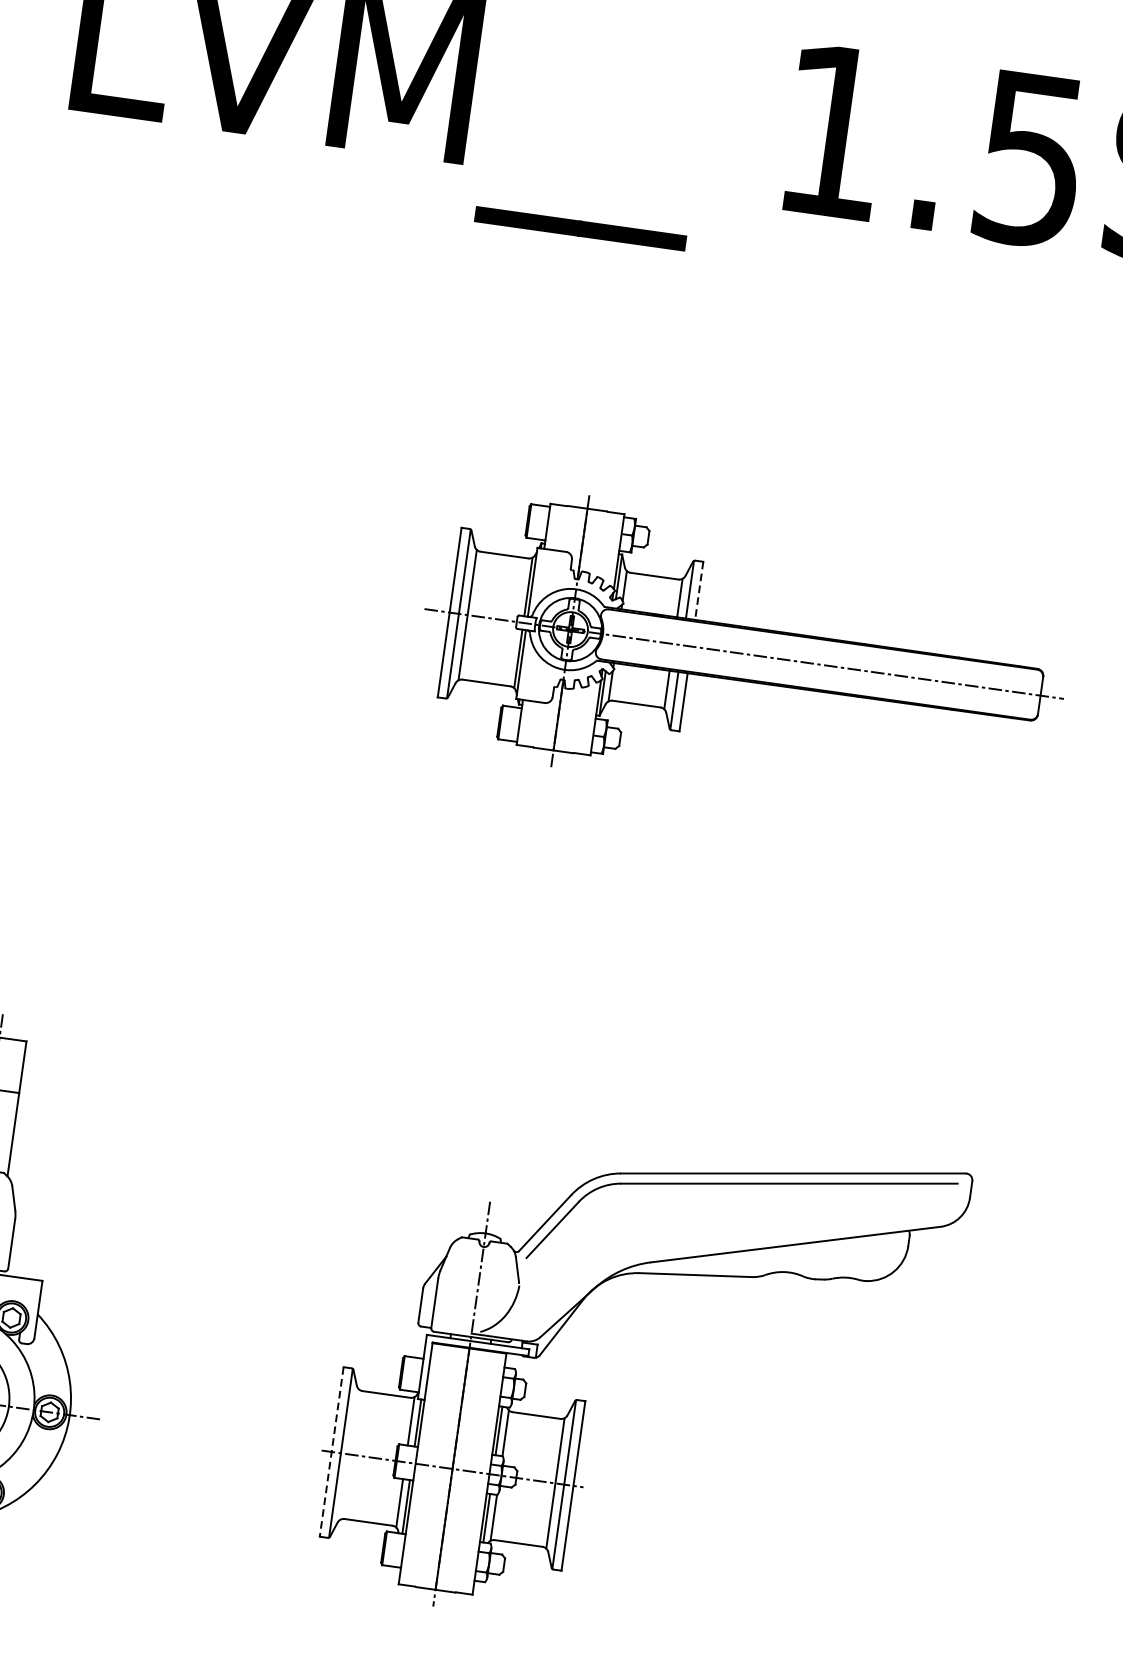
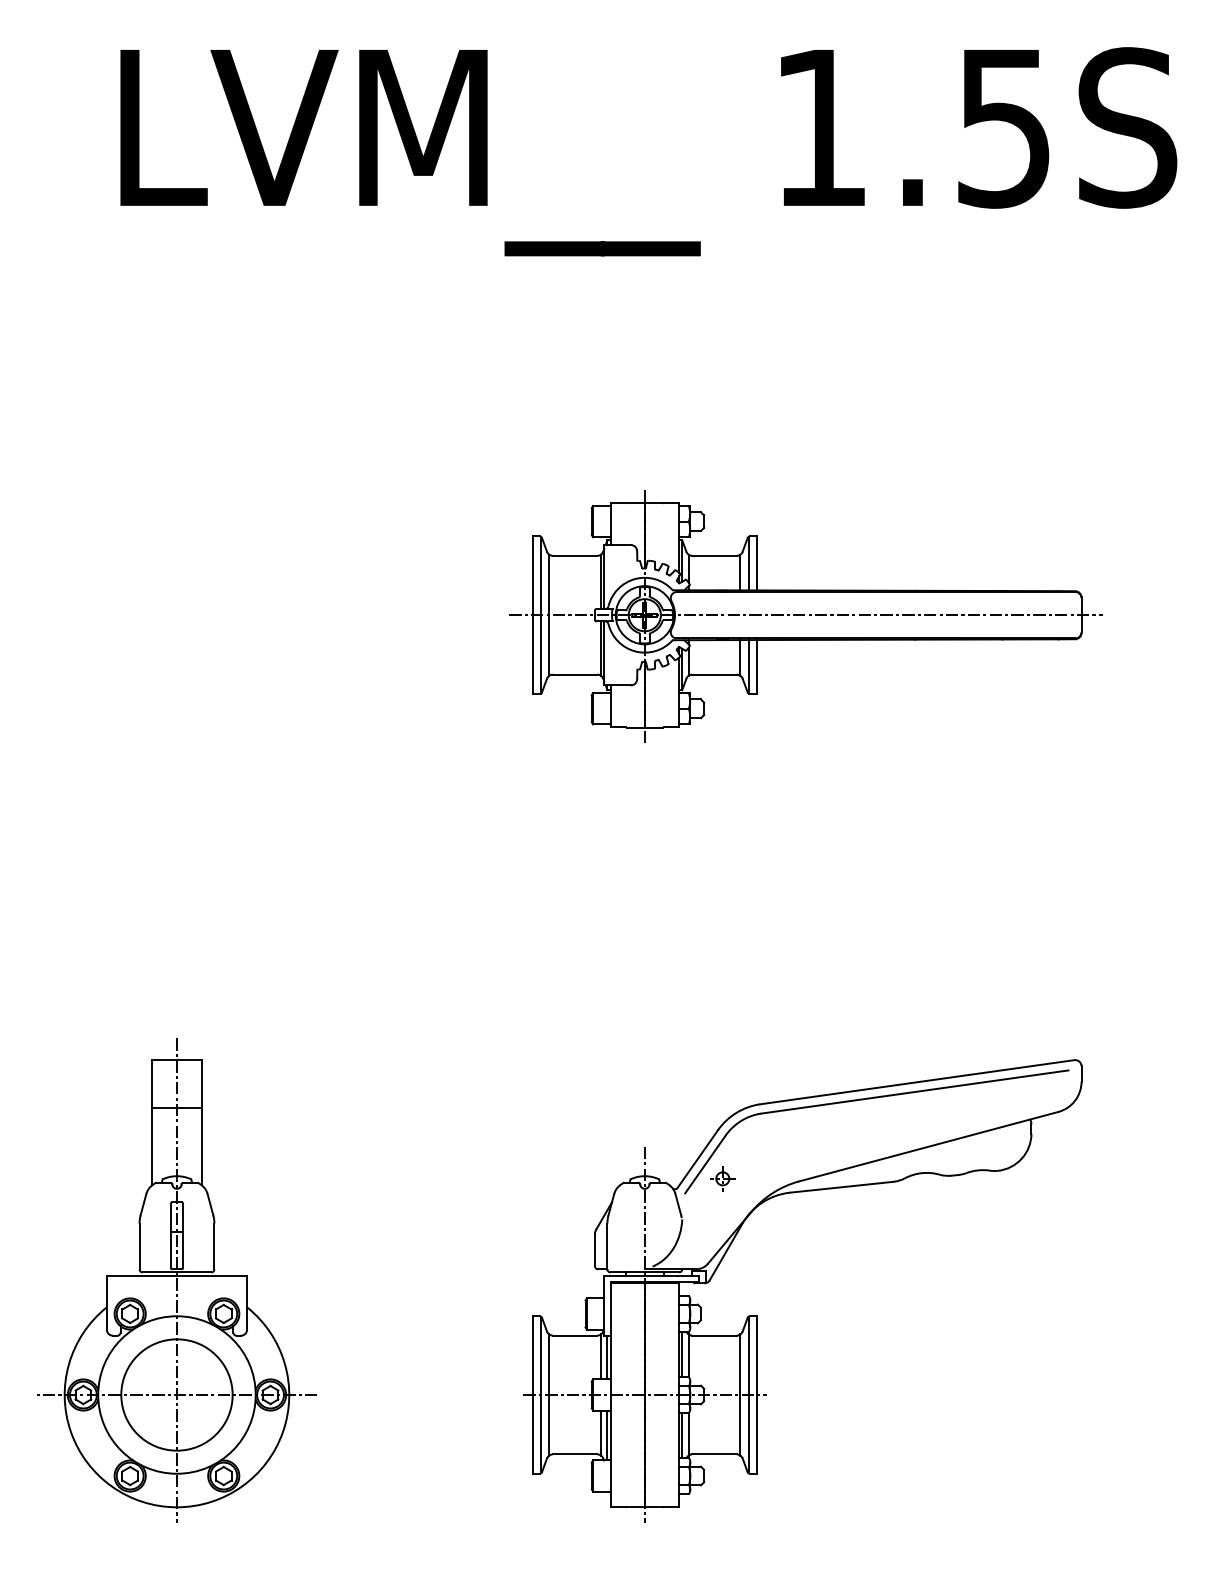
line: (699, 590) -> (757, 563), dashed -> solid
part: (568, 1247) -> (722, 1178), added
line: (331, 1452) -> (532, 1395), dashed -> solid
line: (350, 1453) -> (549, 1394), added

